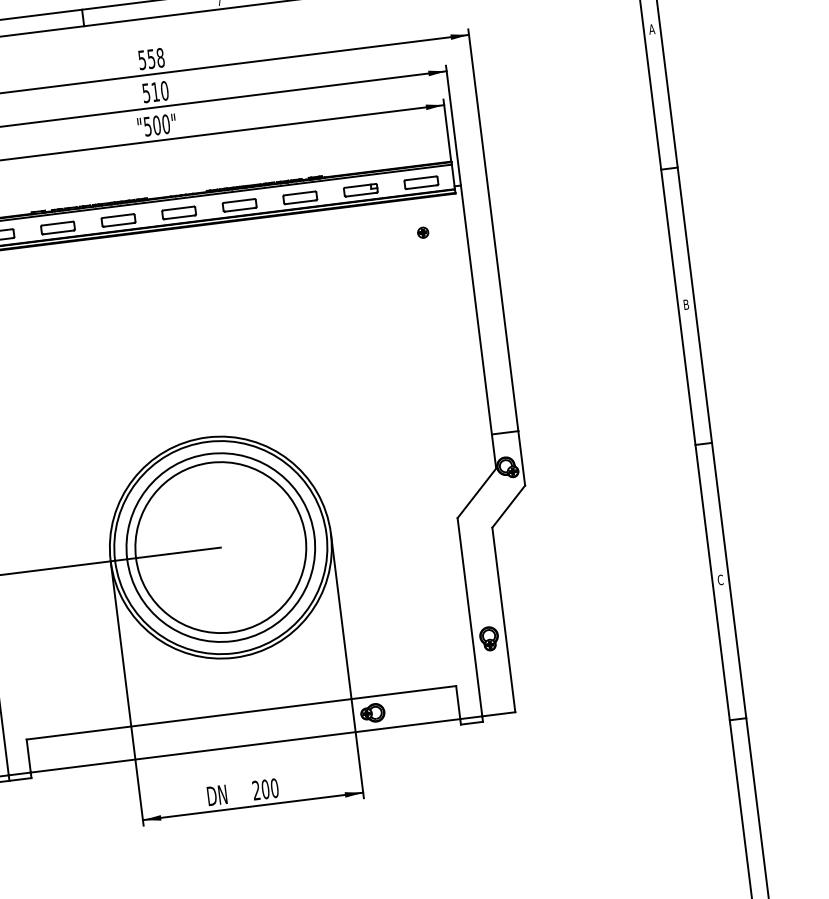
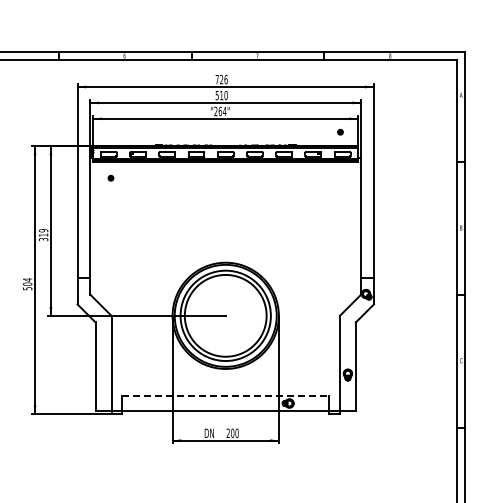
text: (151, 58) -> (221, 79), 558 -> 726
text: (157, 125) -> (220, 111), "500" -> "264"
part: (423, 231) -> (340, 131), moved
line: (240, 712) -> (225, 395), solid -> dashed

